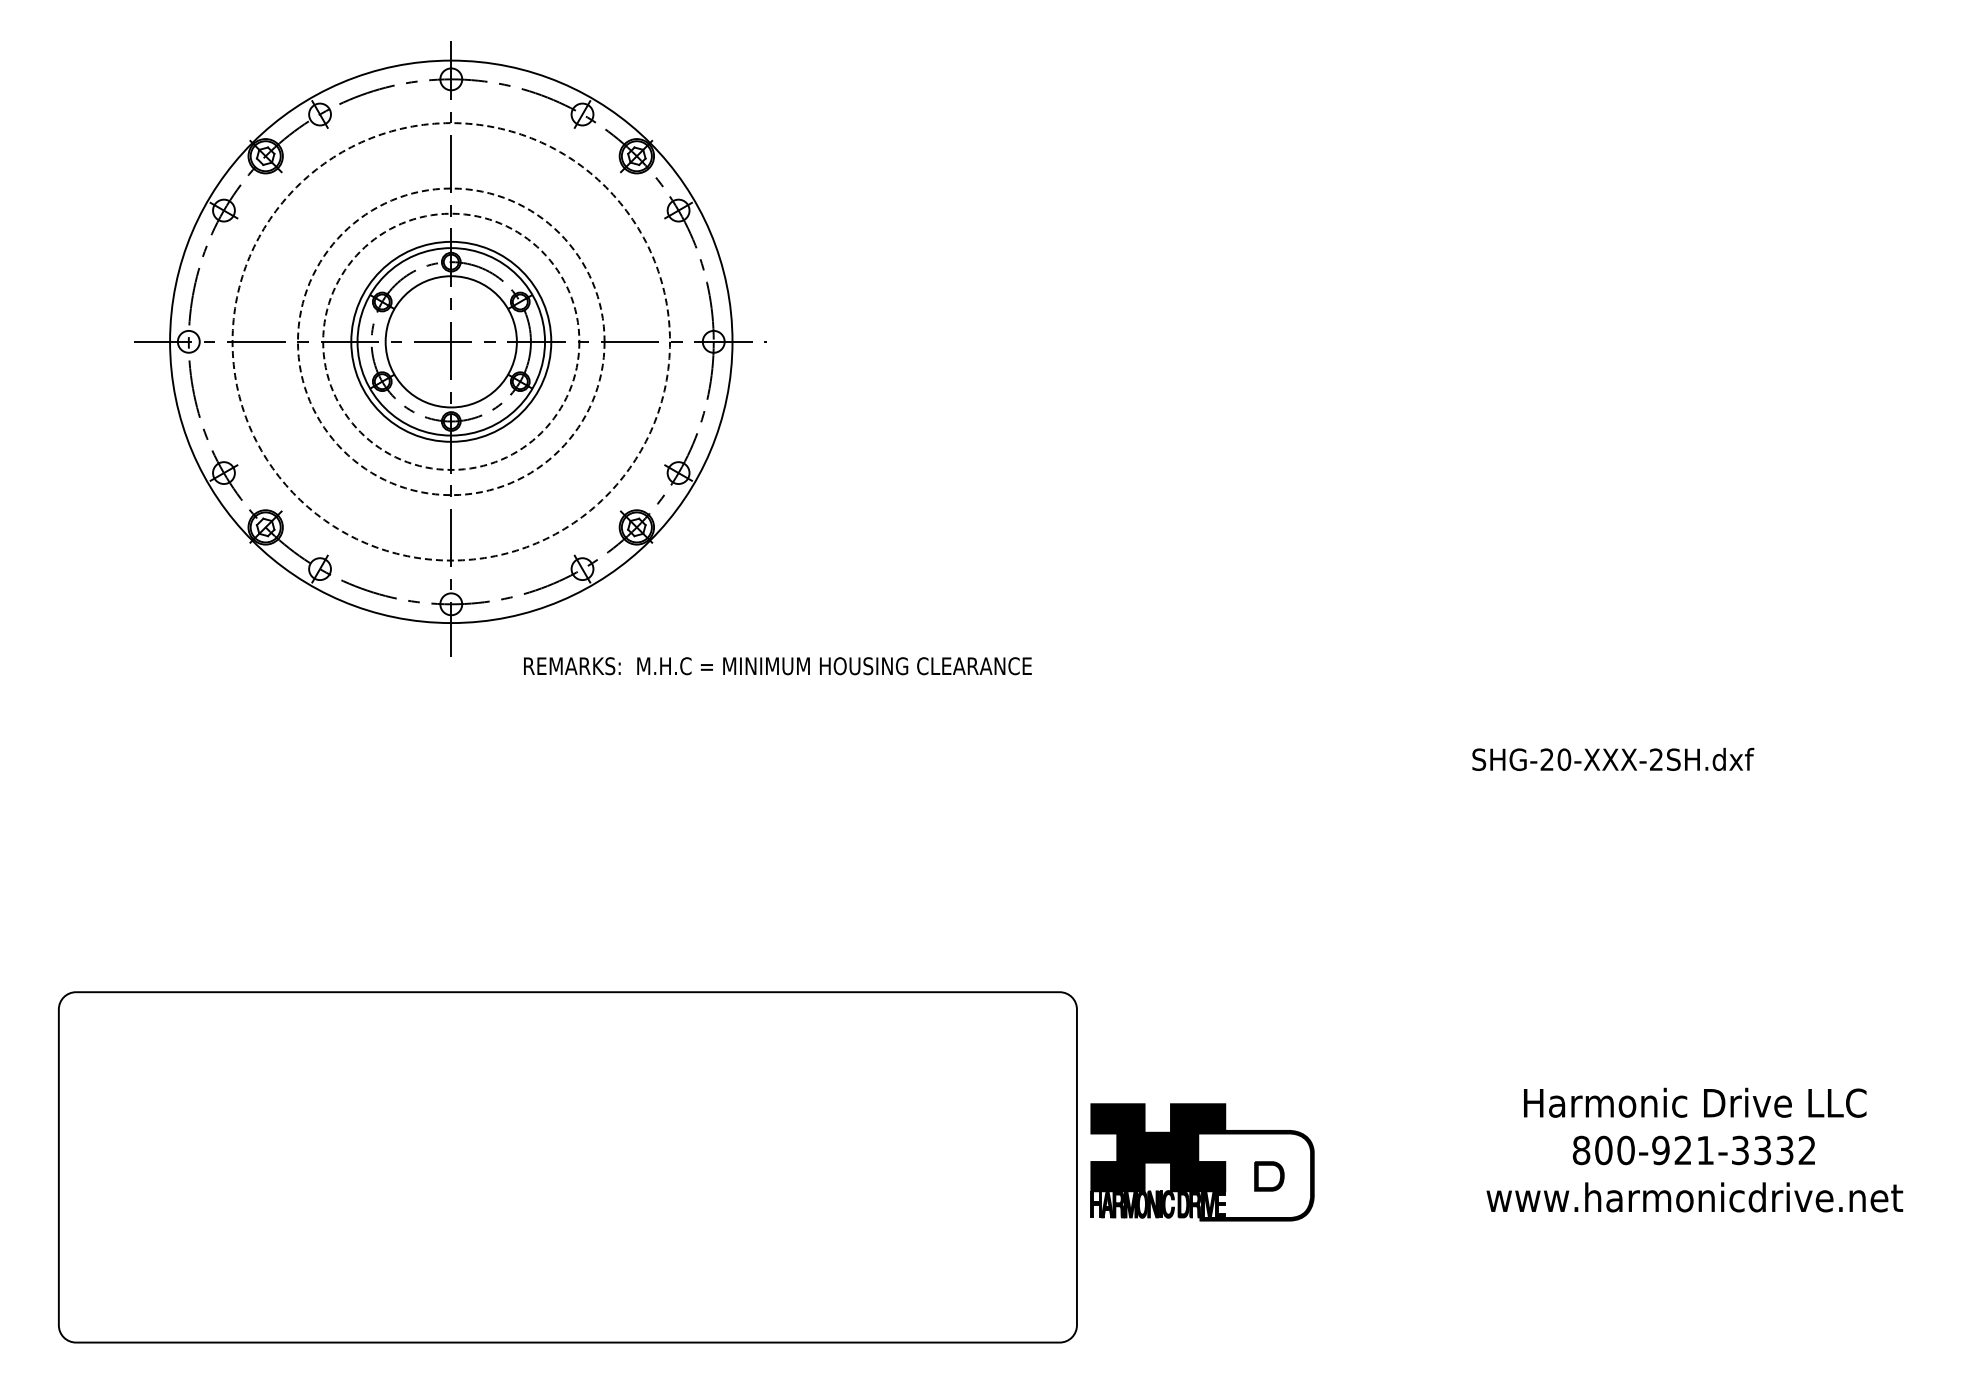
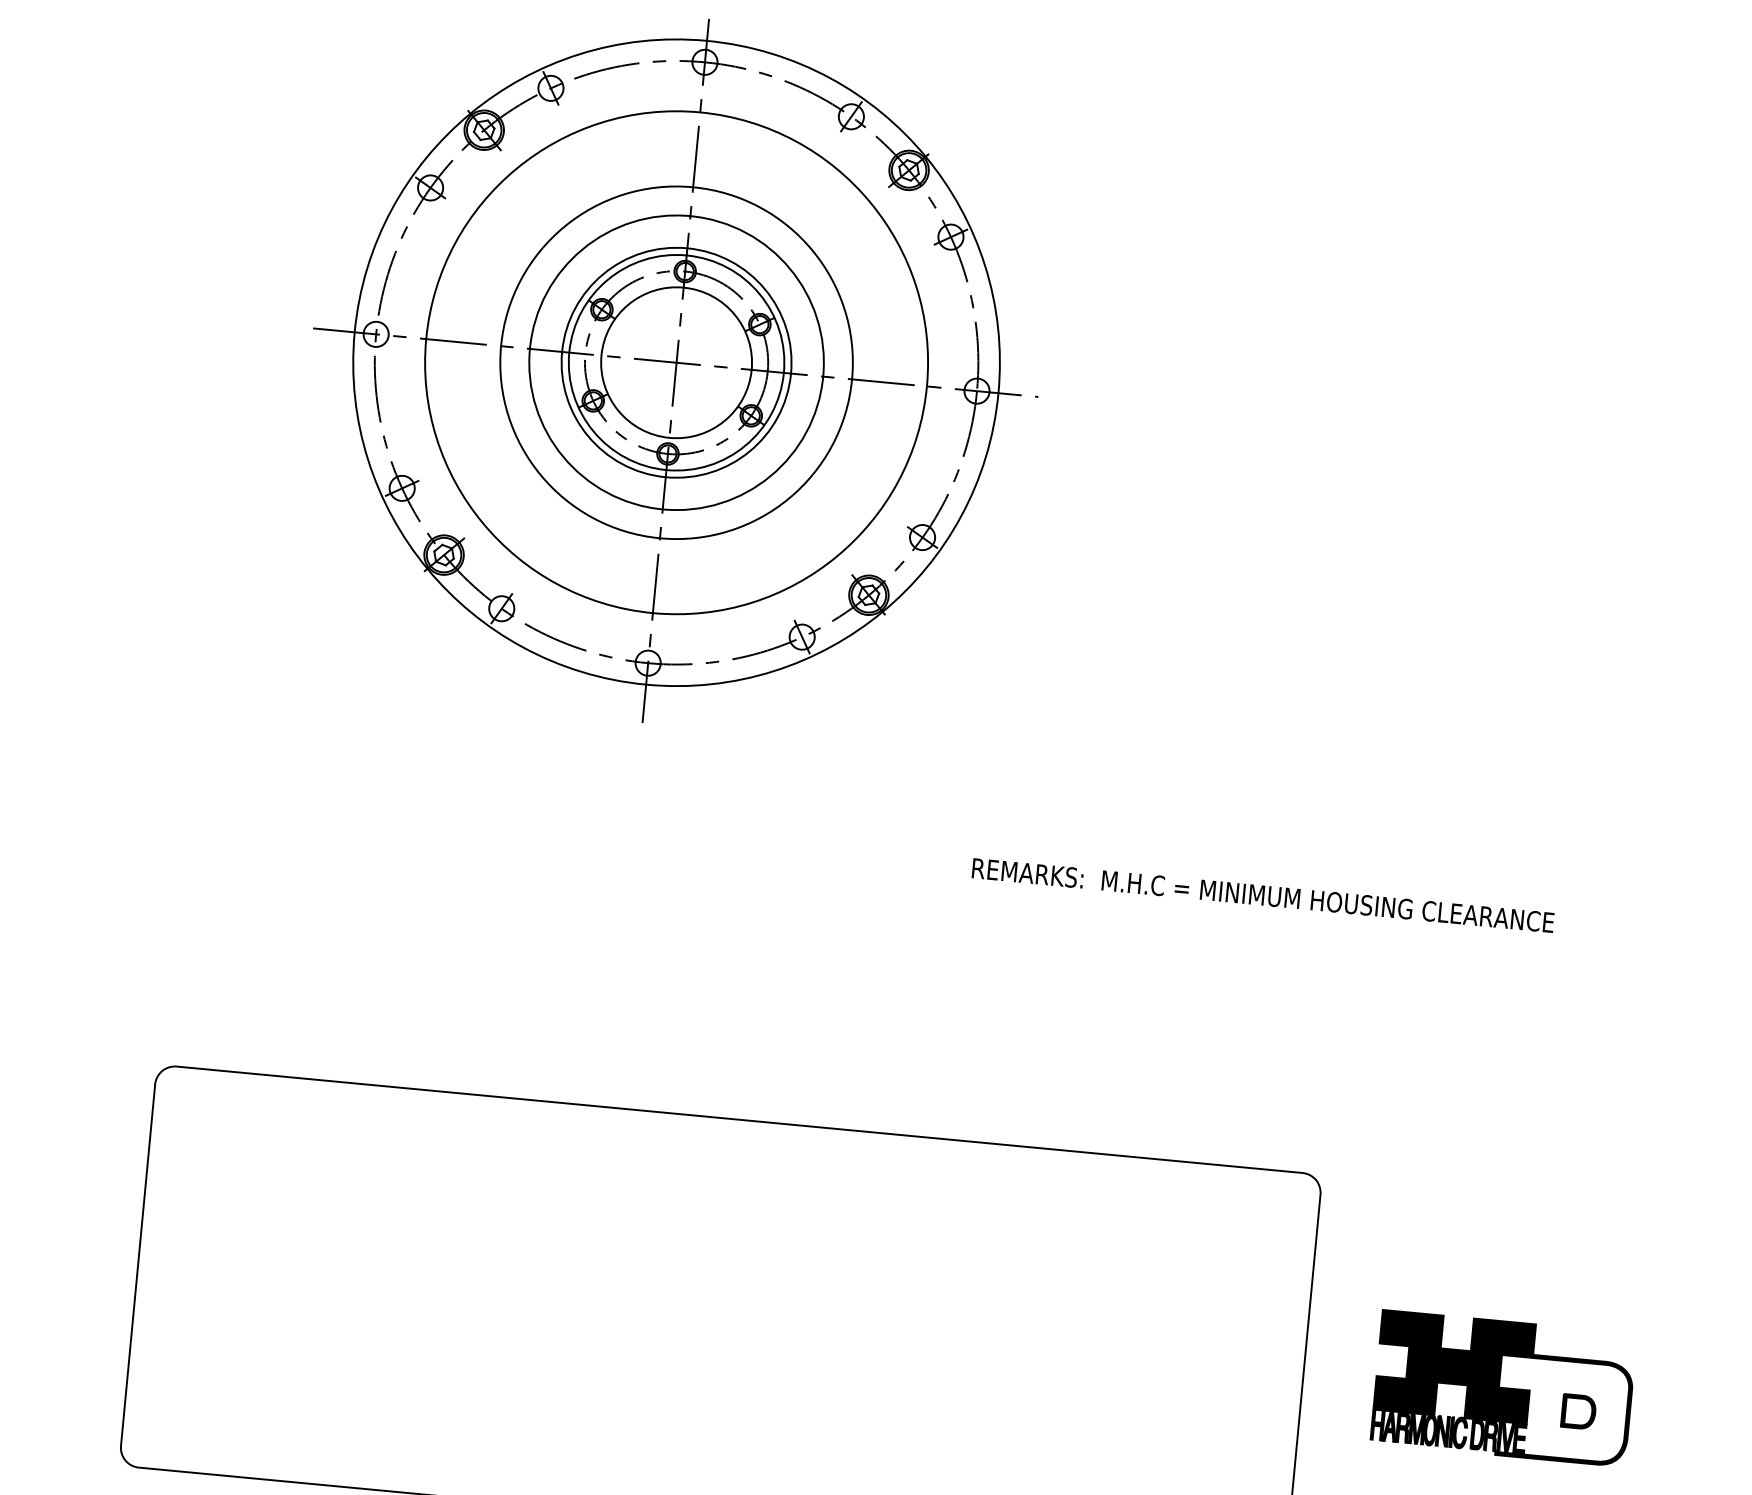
circle: (450, 341) -> (675, 362), dashed -> solid
circle: (451, 341) -> (676, 362), dashed -> solid
circle: (451, 341) -> (676, 362), dashed -> solid
text: (777, 666) -> (1262, 895), moved
part: (1202, 1162) -> (1503, 1388), moved

